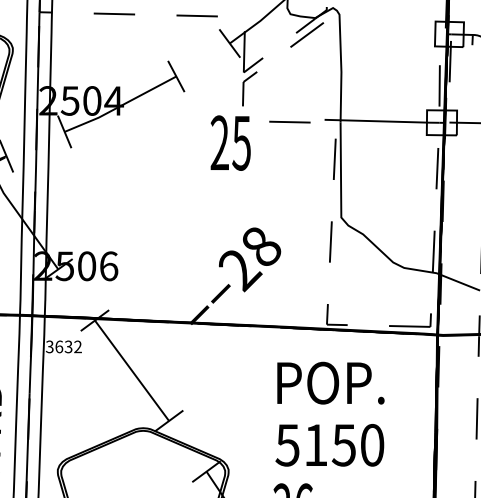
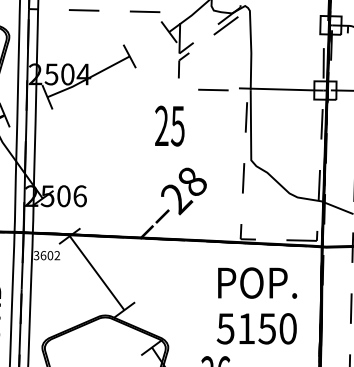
text: (230, 142) -> (169, 125), moved
text: (68, 346) -> (50, 255), 3632 -> 3602
text: (329, 413) -> (256, 305), moved

